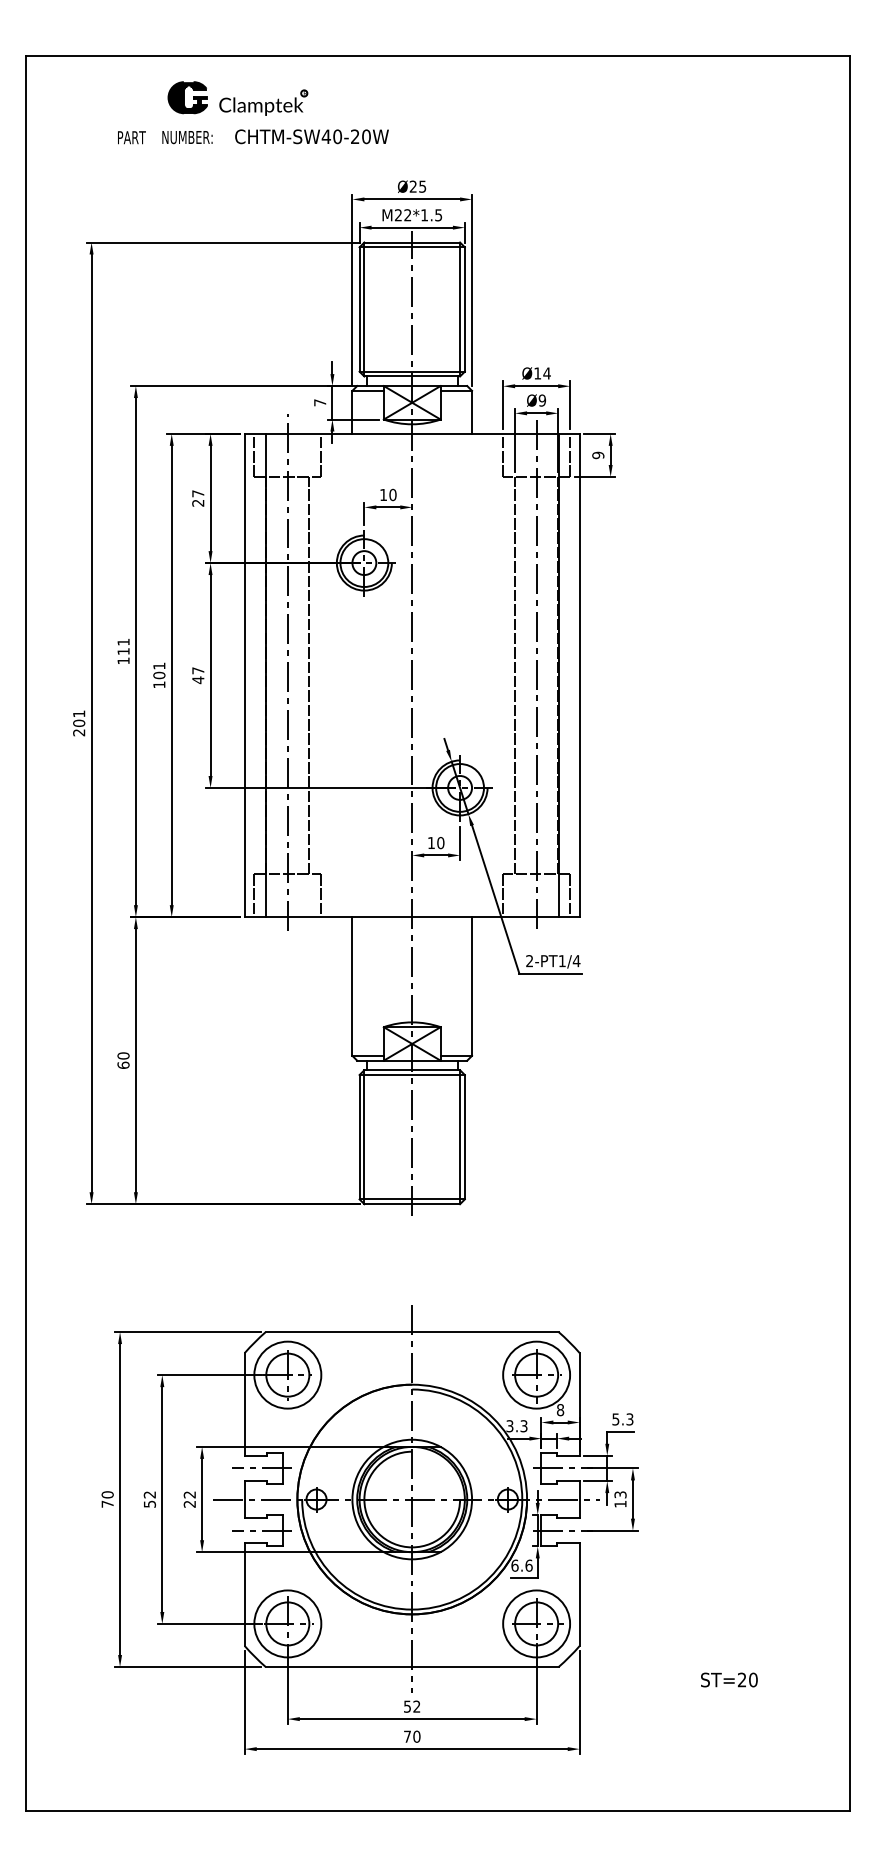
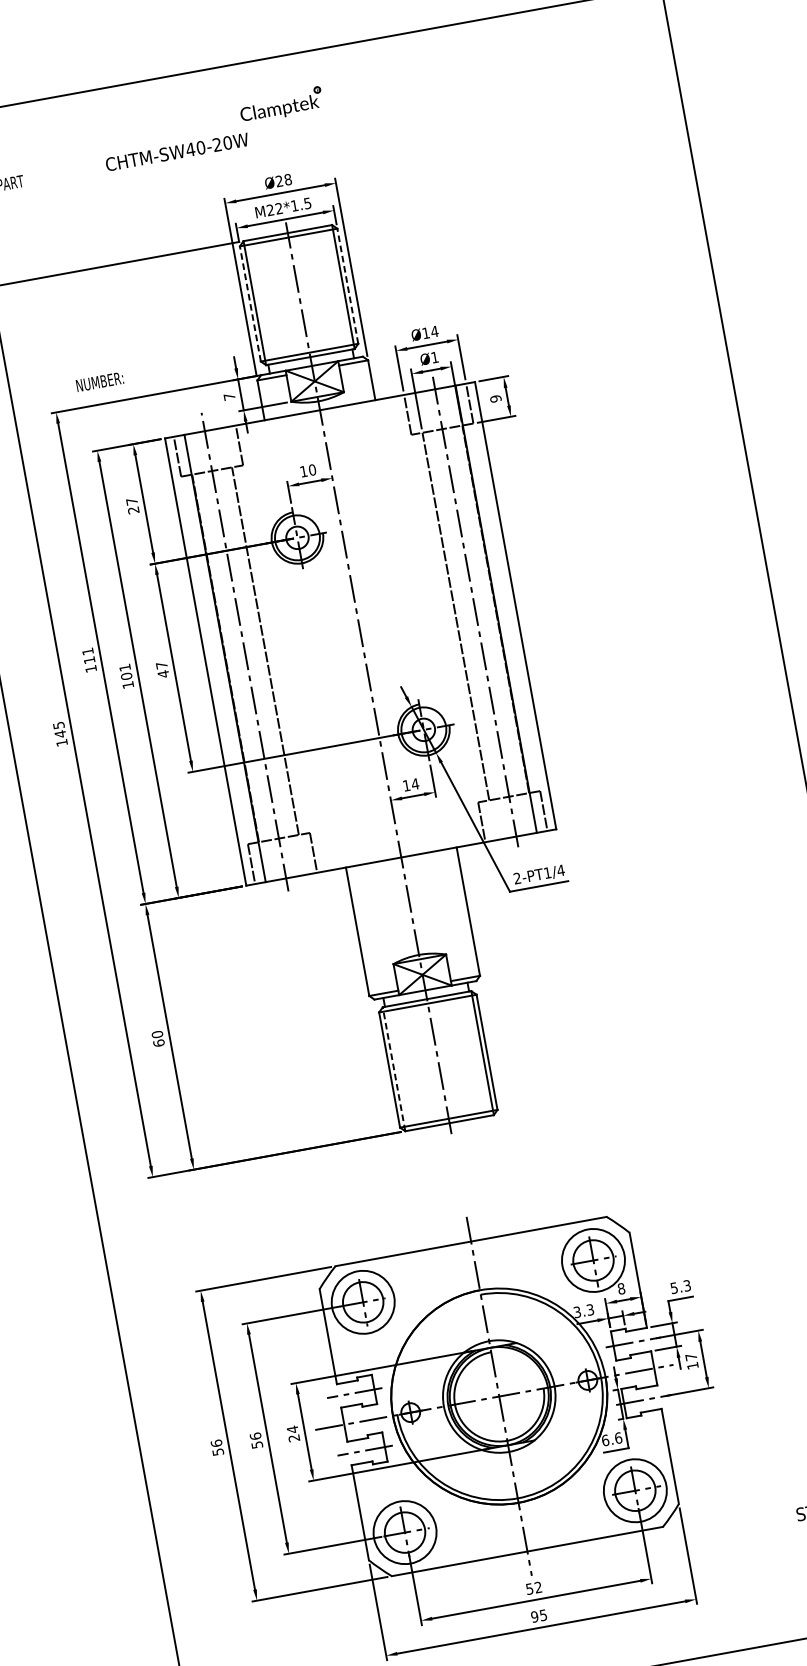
part: (187, 97) -> (55, 136), removed
part: (263, 102) -> (281, 105), moved
text: (187, 137) -> (100, 381), moved
text: (422, 186) -> (287, 179), Ø25 -> Ø28
line: (359, 309) -> (250, 303), solid -> dashed
line: (464, 309) -> (347, 286), solid -> dashed
text: (542, 400) -> (434, 357), Ø9 -> Ø1
text: (79, 723) -> (60, 734), 201 -> 145
text: (440, 843) -> (415, 784), 10 -> 14
line: (364, 1137) -> (394, 1069), solid -> dashed
text: (149, 1494) -> (255, 1436), 52 -> 56
text: (189, 1494) -> (292, 1429), 22 -> 24
text: (620, 1494) -> (691, 1356), 13 -> 17
text: (107, 1499) -> (217, 1447), 70 -> 56
text: (411, 1736) -> (538, 1615), 70 -> 95

